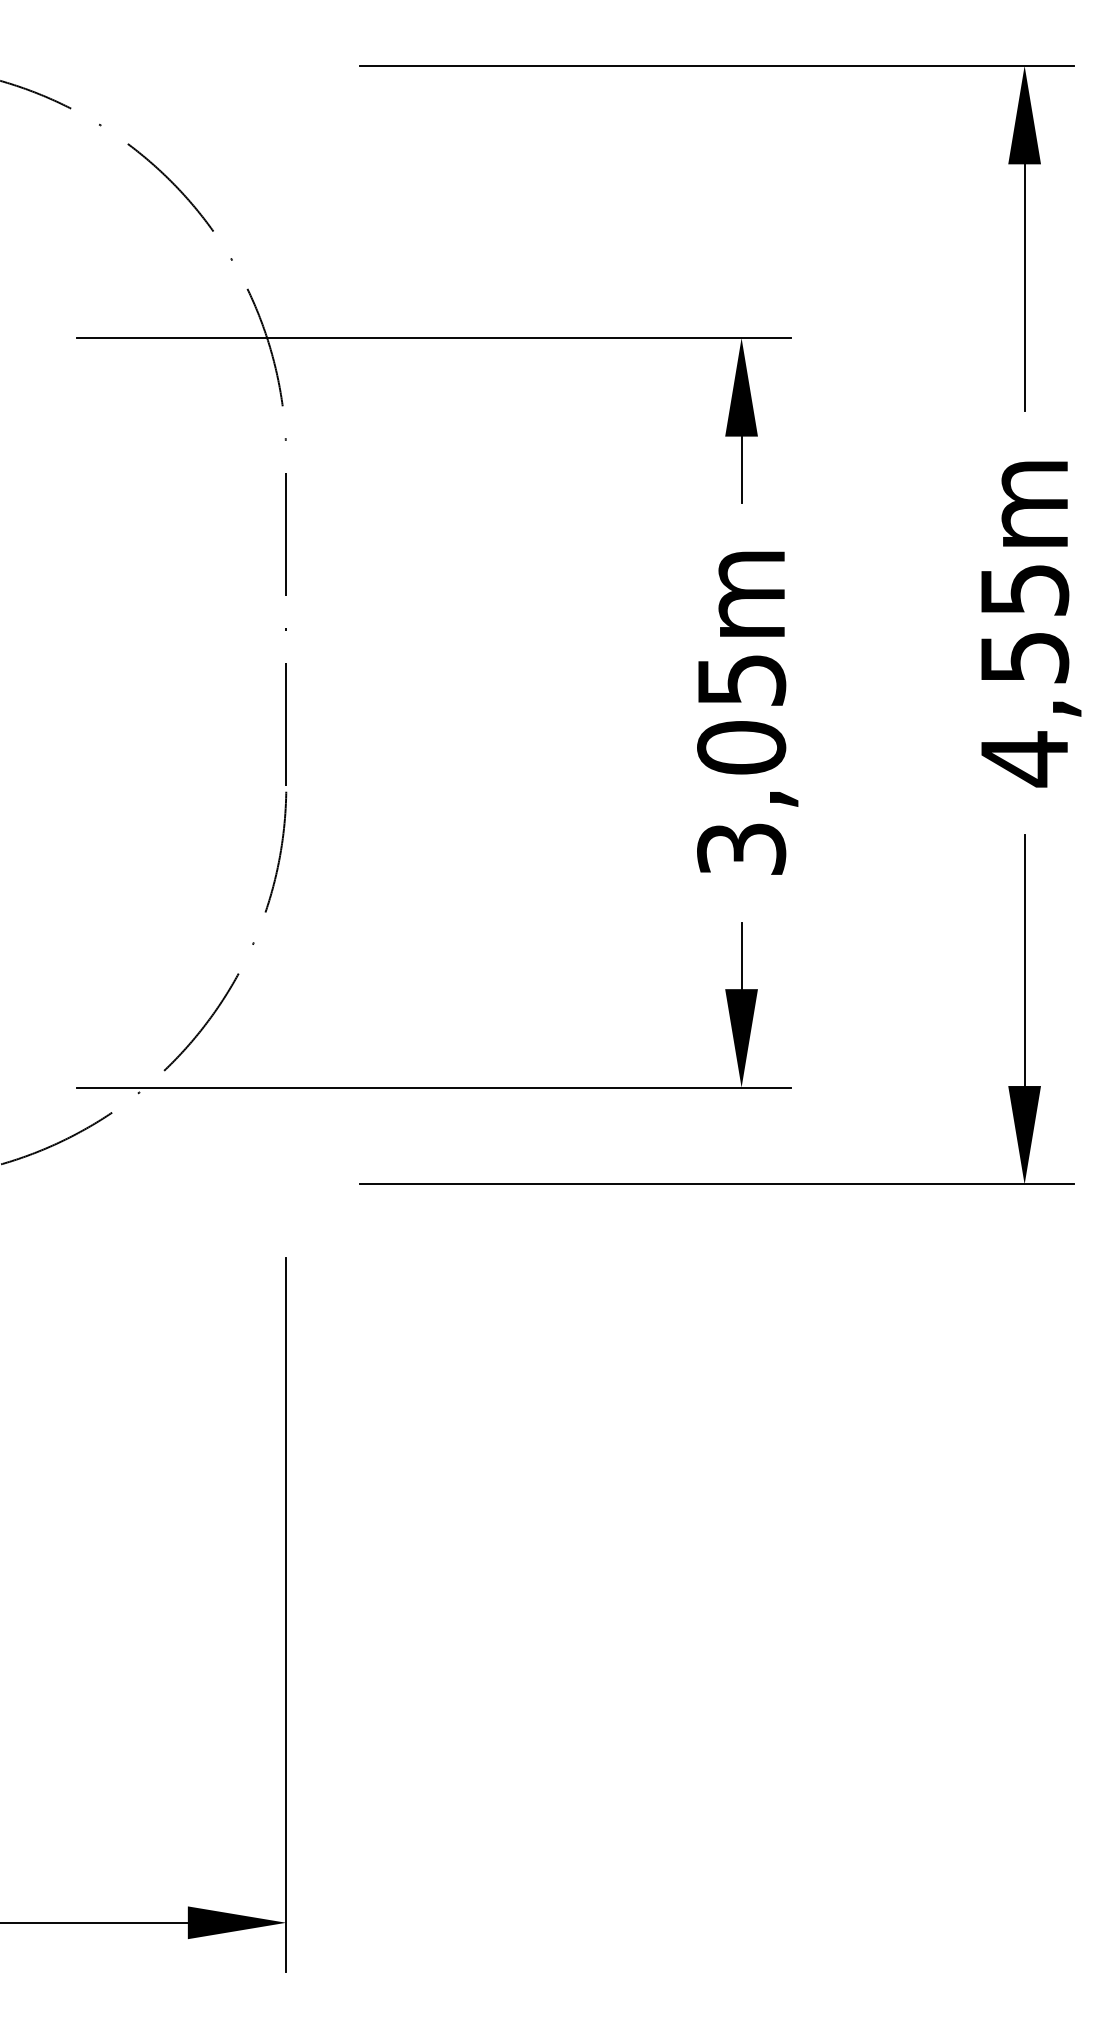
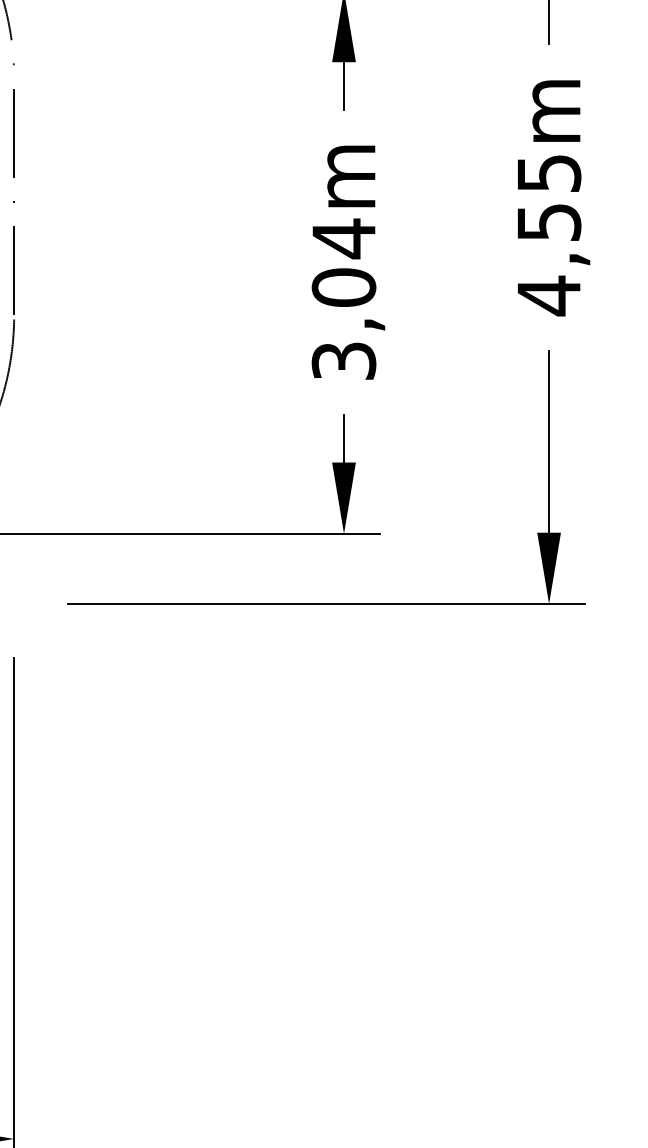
text: (742, 680) -> (344, 238), 3,05m -> 3,04m

